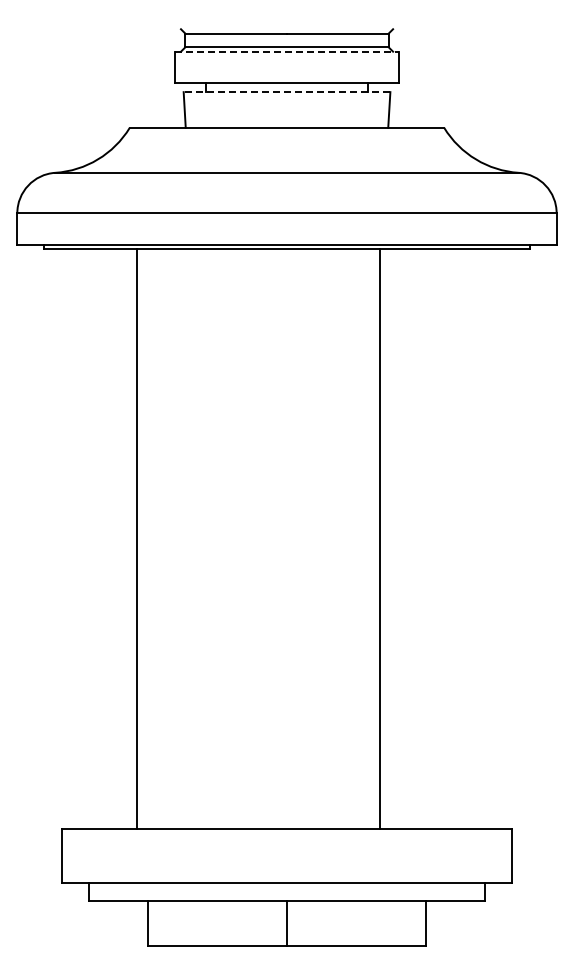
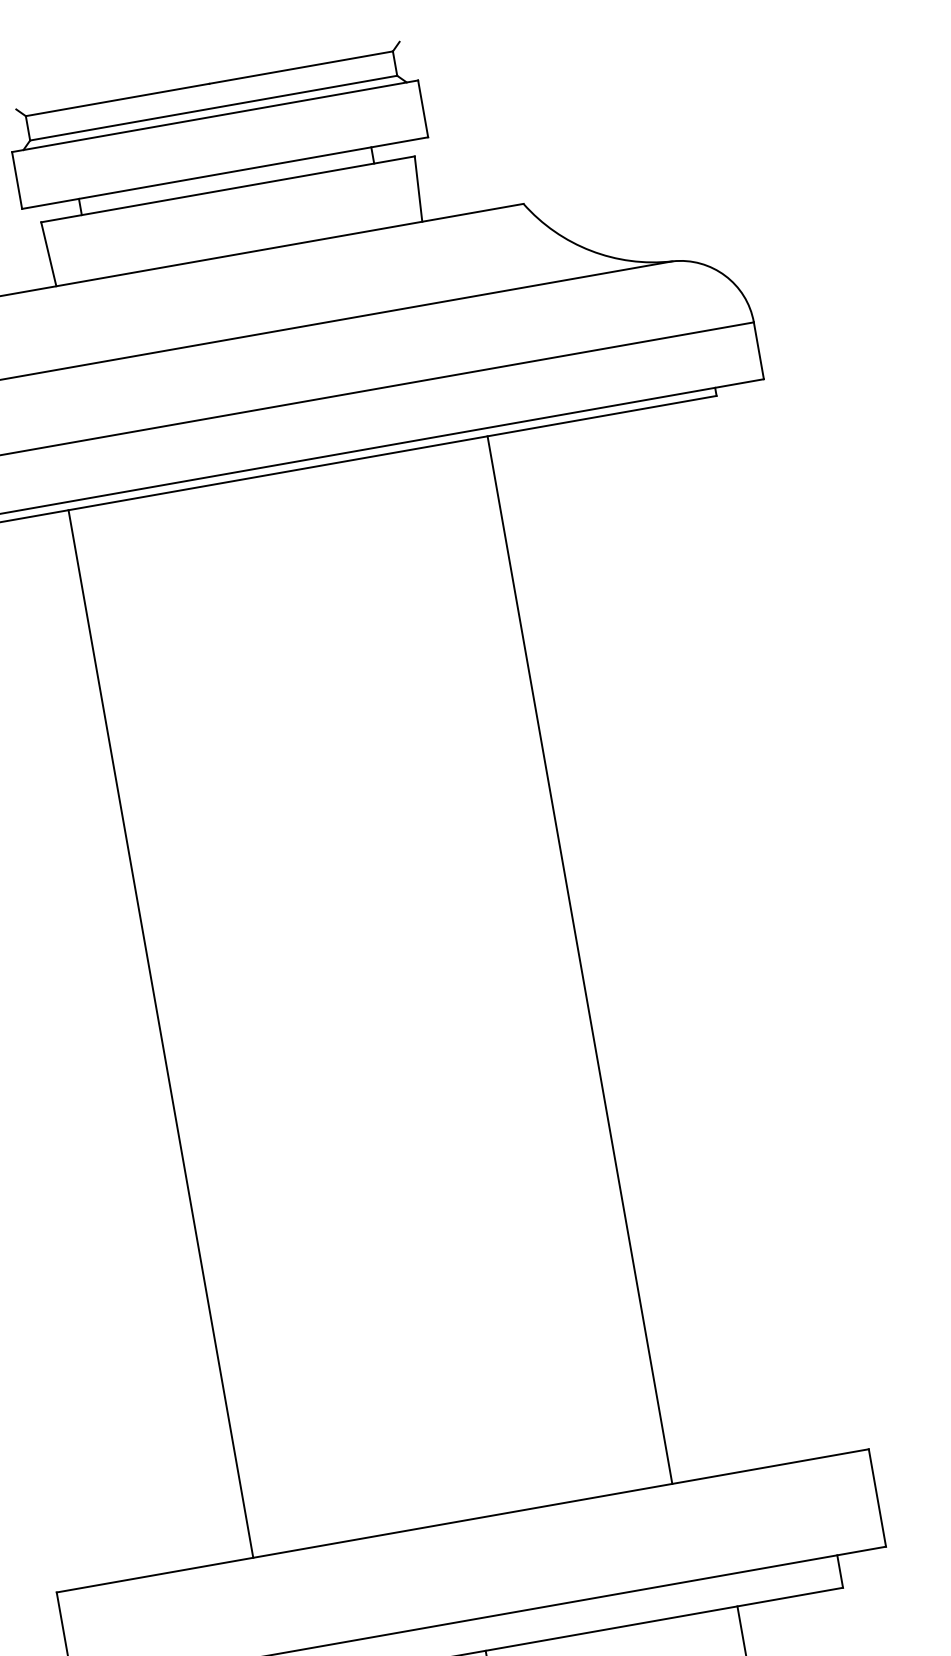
line: (287, 51) -> (215, 115), dashed -> solid
line: (286, 92) -> (227, 190), dashed -> solid
line: (137, 538) -> (161, 1032), moved
line: (379, 538) -> (578, 959), moved

